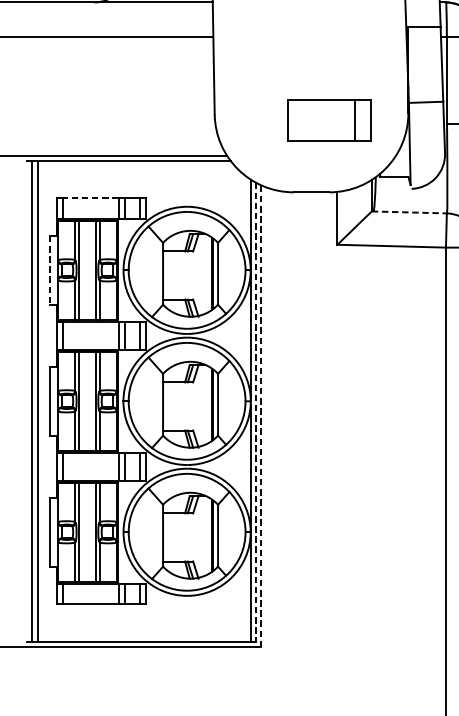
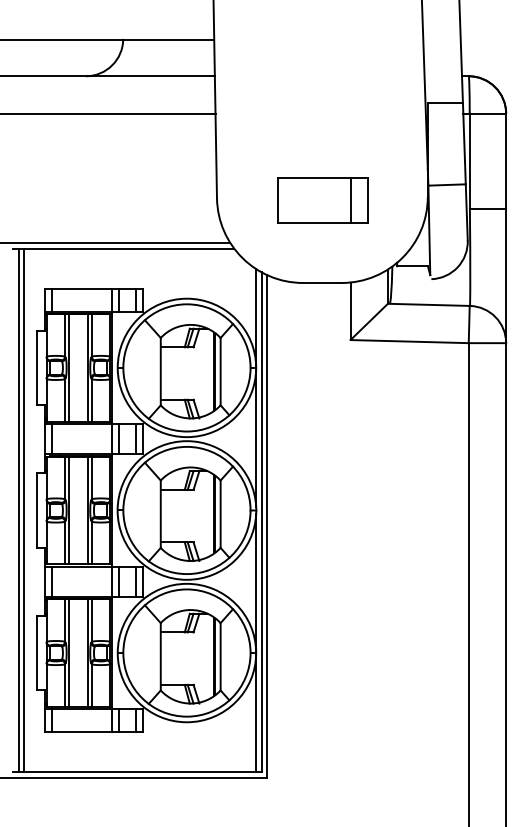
part: (329, 120) -> (322, 200), moved
line: (90, 198) -> (81, 289), dashed -> solid
line: (409, 212) -> (428, 304), dashed -> solid
line: (49, 270) -> (37, 368), dashed -> solid
line: (255, 412) -> (261, 522), dashed -> solid
line: (261, 416) -> (267, 526), dashed -> solid

